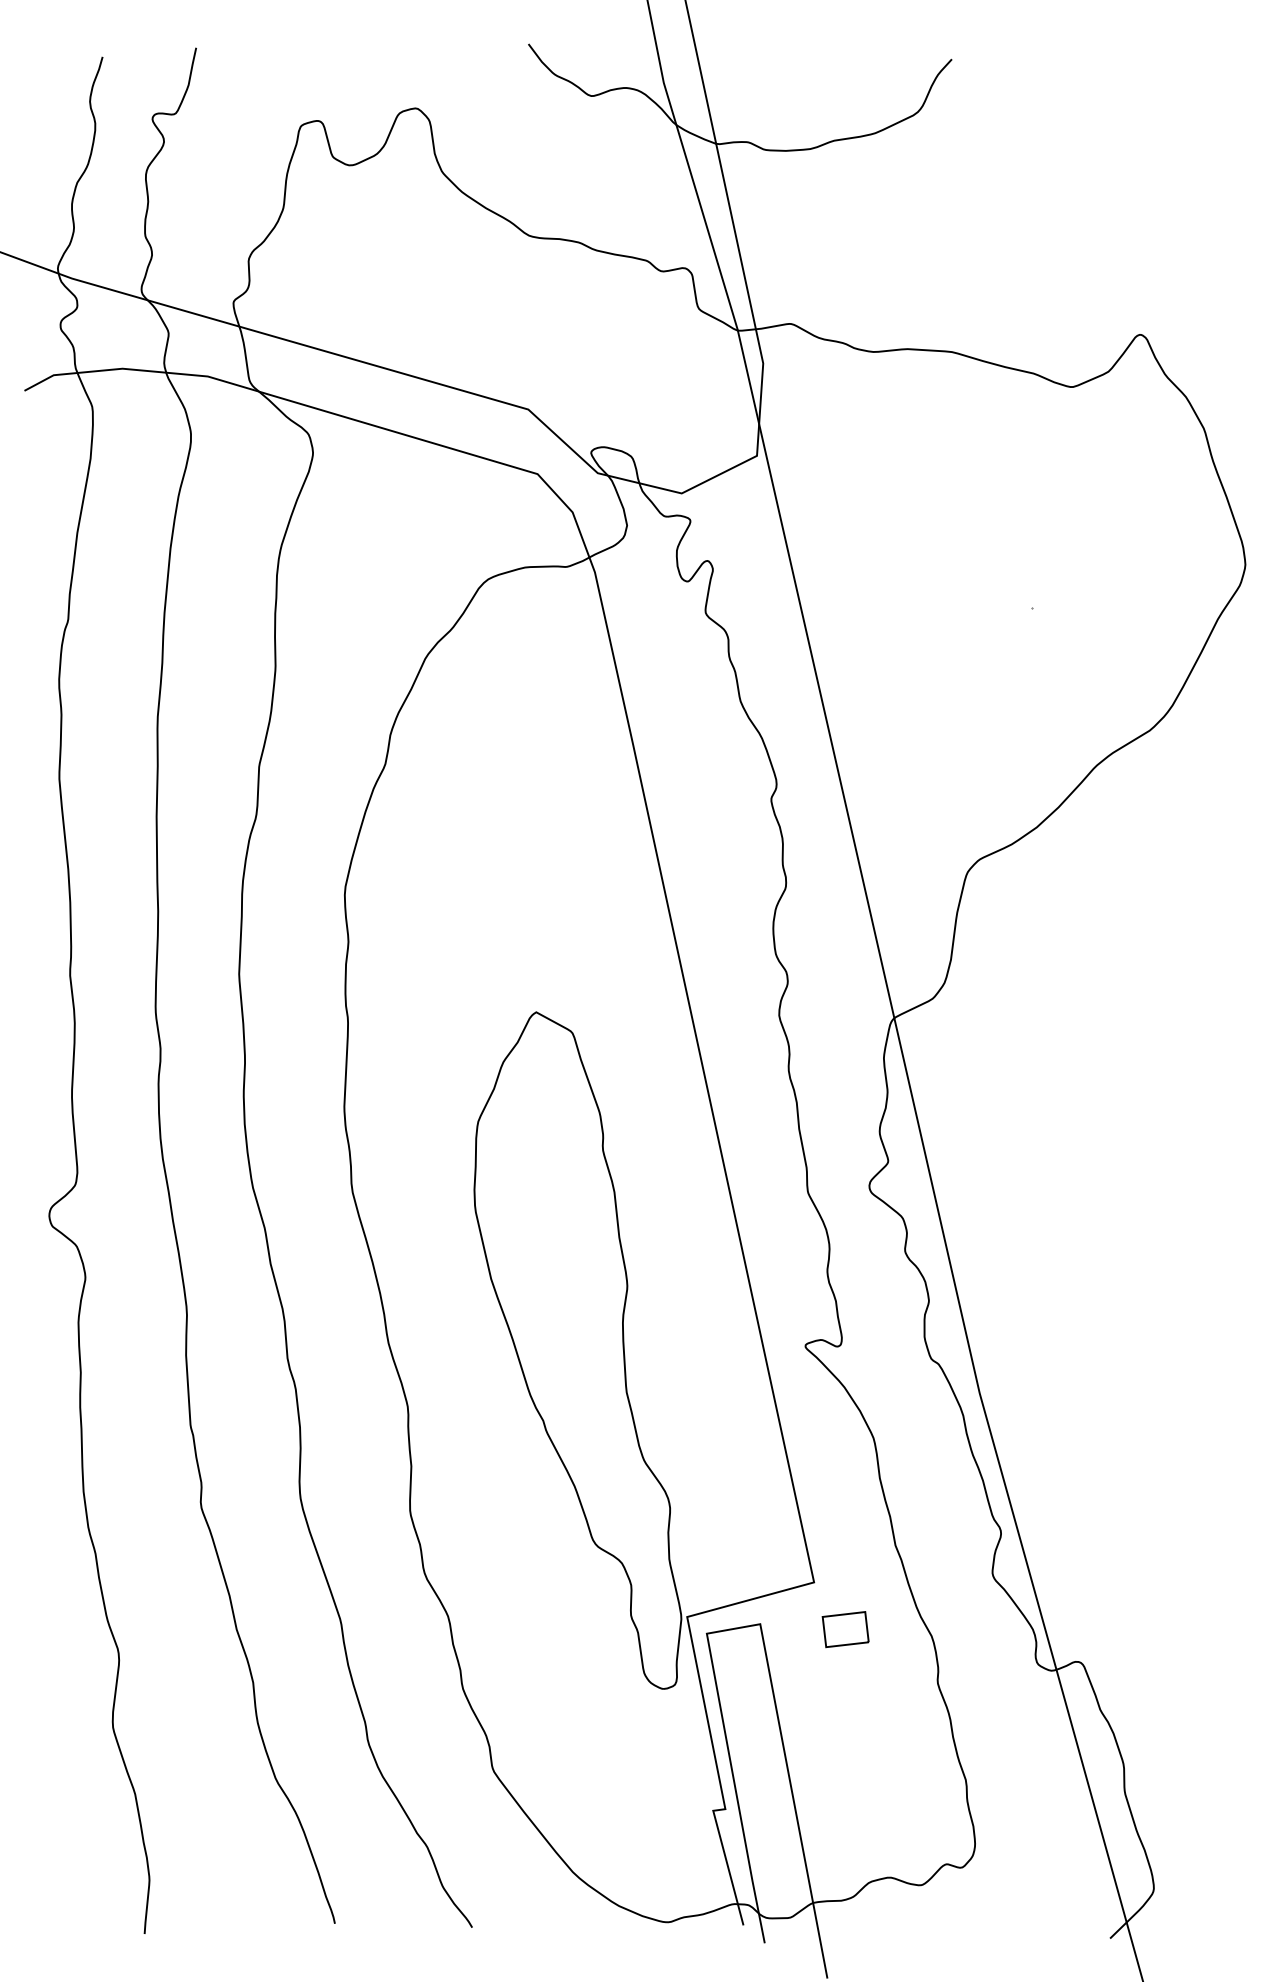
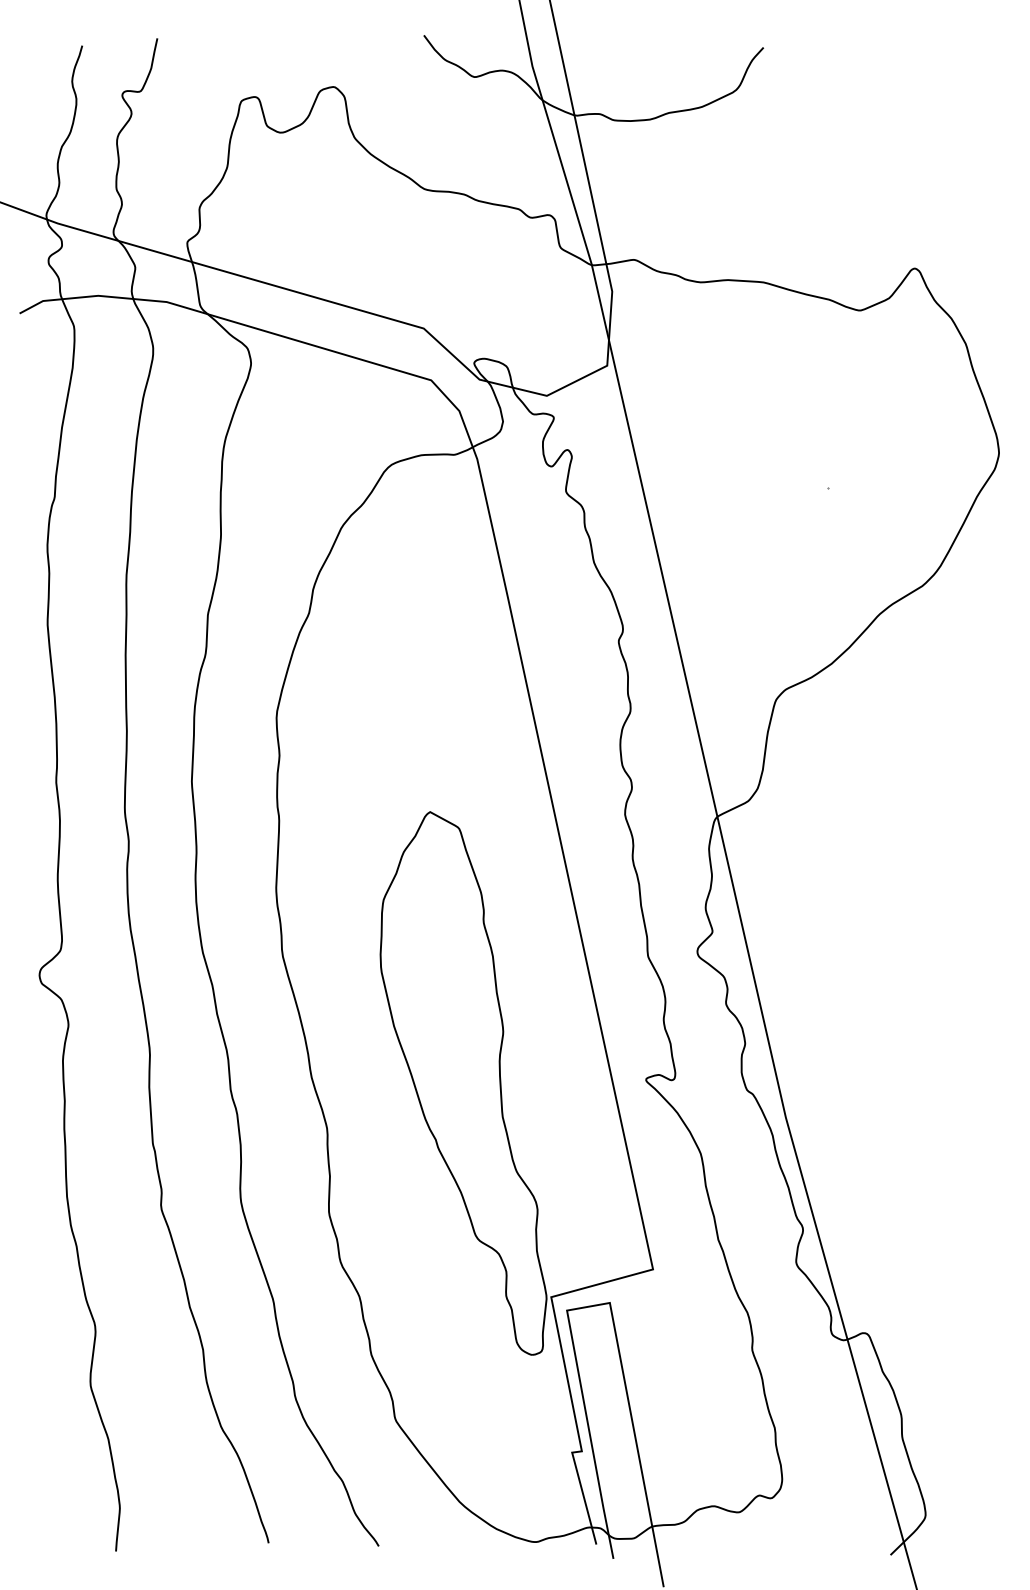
part: (845, 1629) -> (678, 1307), removed

